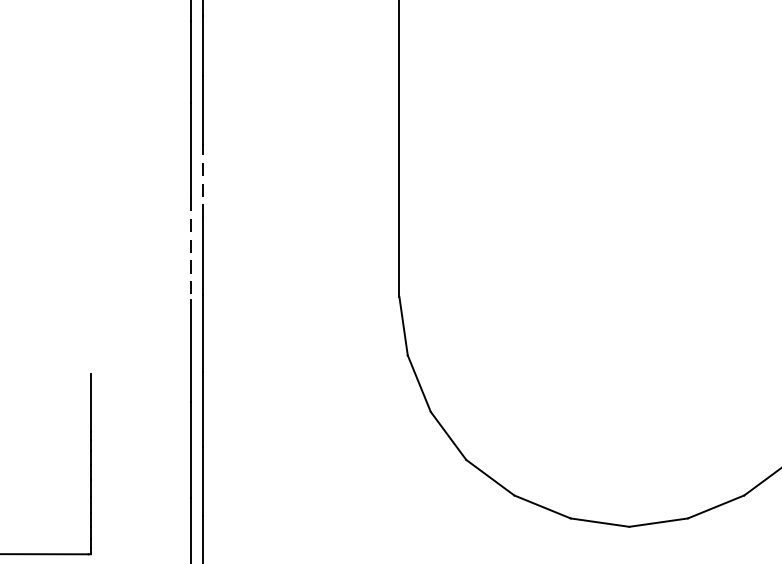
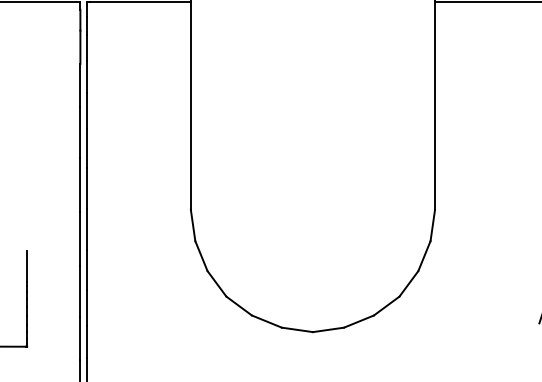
line: (202, 180) -> (86, 148), dashed -> solid
line: (191, 250) -> (80, 185), dashed -> solid

